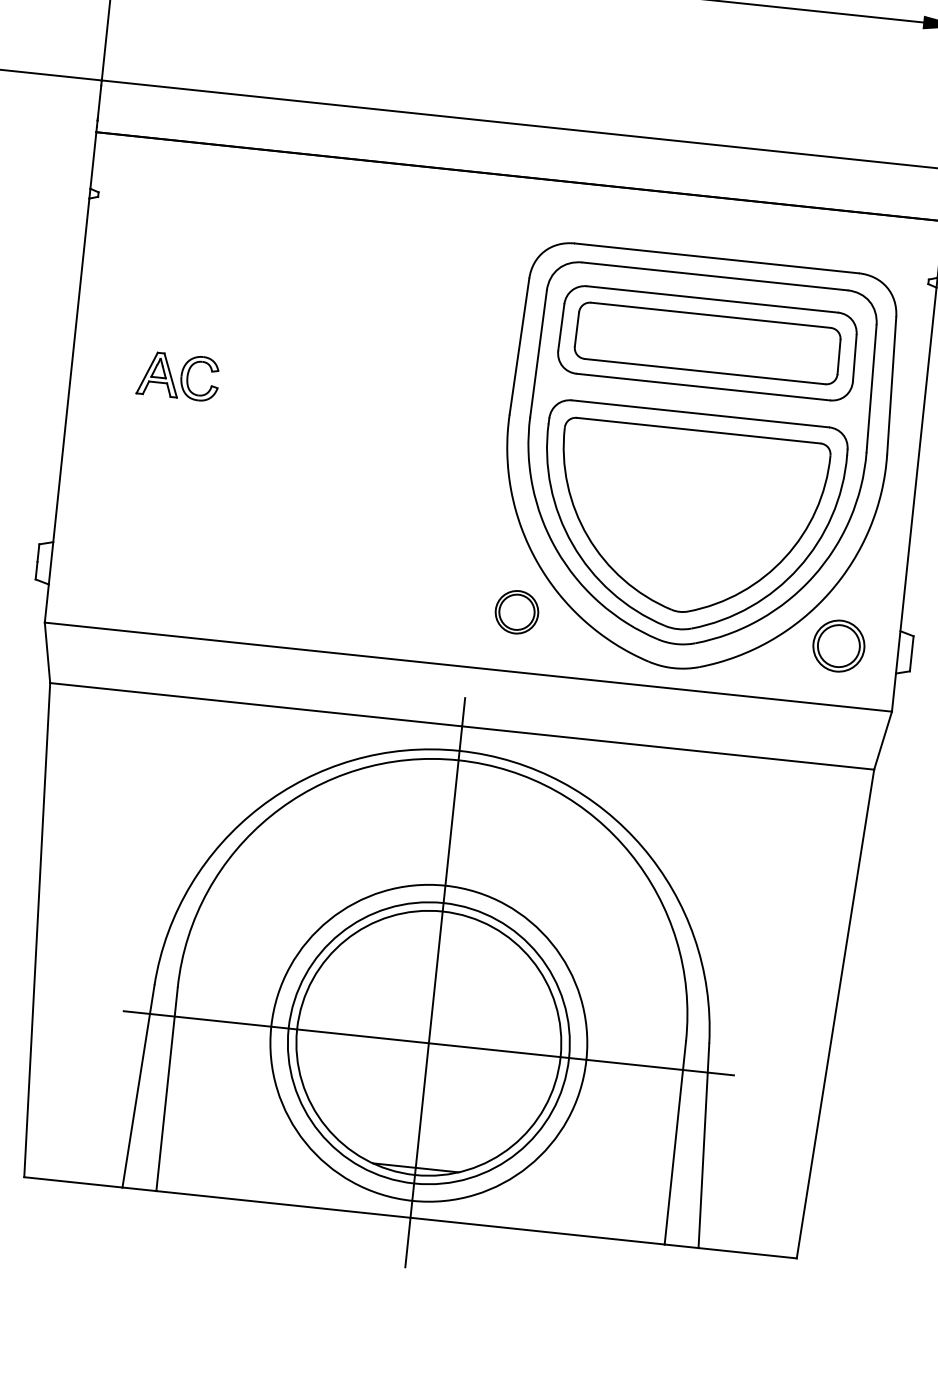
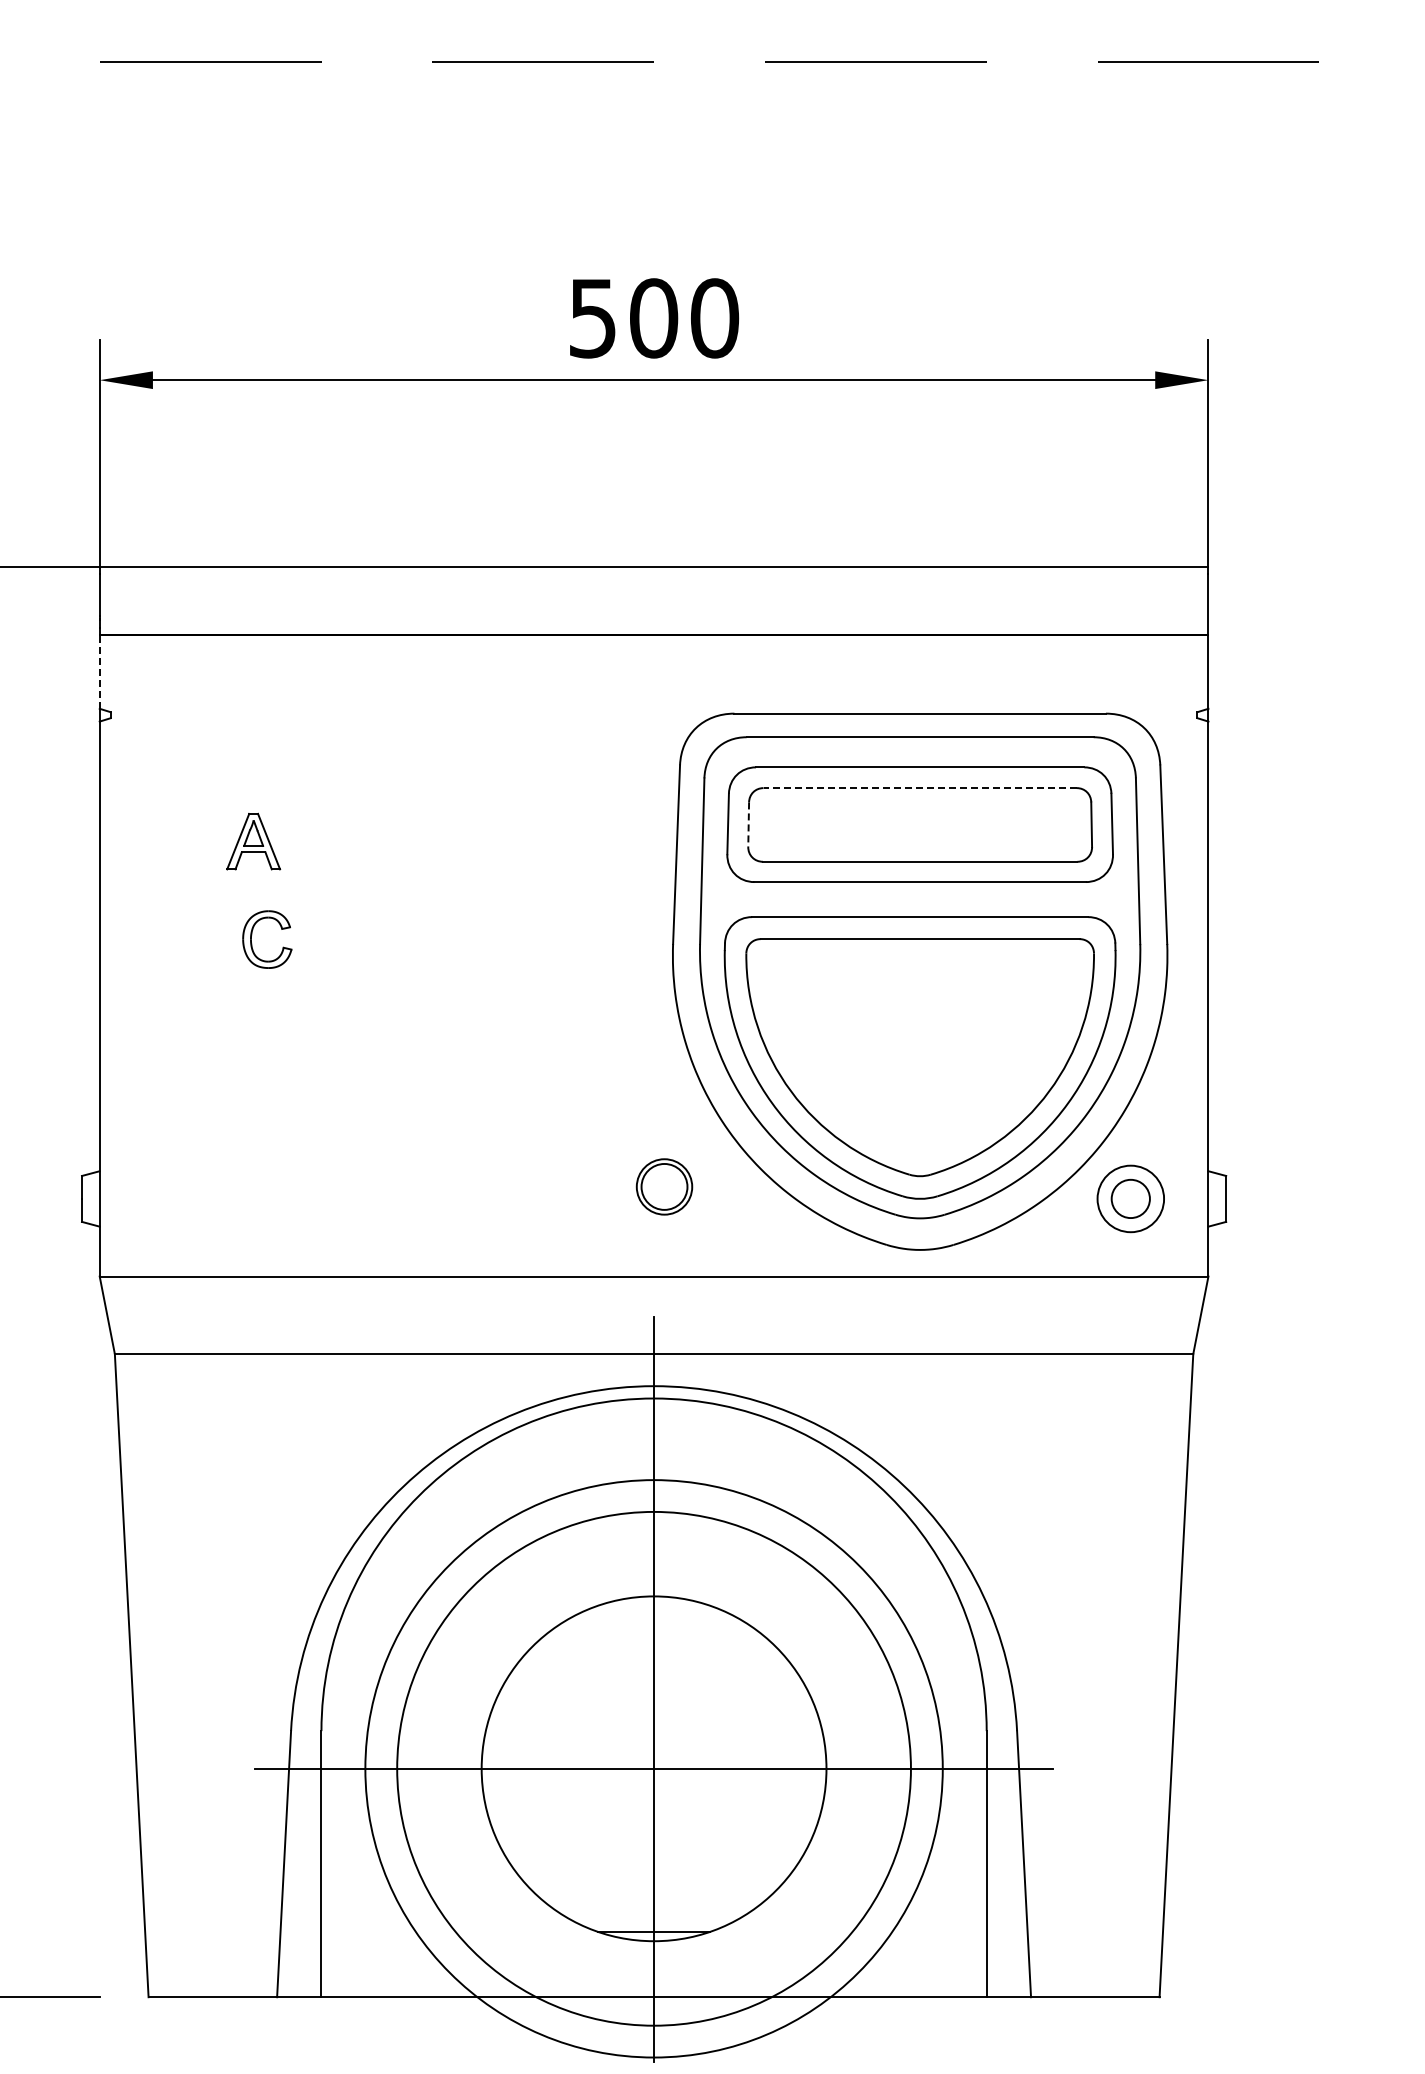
line: (93, 160) -> (99, 671), solid -> dashed
line: (711, 315) -> (920, 788), solid -> dashed
line: (576, 330) -> (748, 825), solid -> dashed
part: (158, 374) -> (253, 841), moved
part: (517, 611) -> (664, 1186), moved
circle: (838, 645) -> (1130, 1198), size x0.7
circle: (428, 1042) -> (653, 1768), size x1.4
circle: (428, 1042) -> (653, 1768), size x1.4

